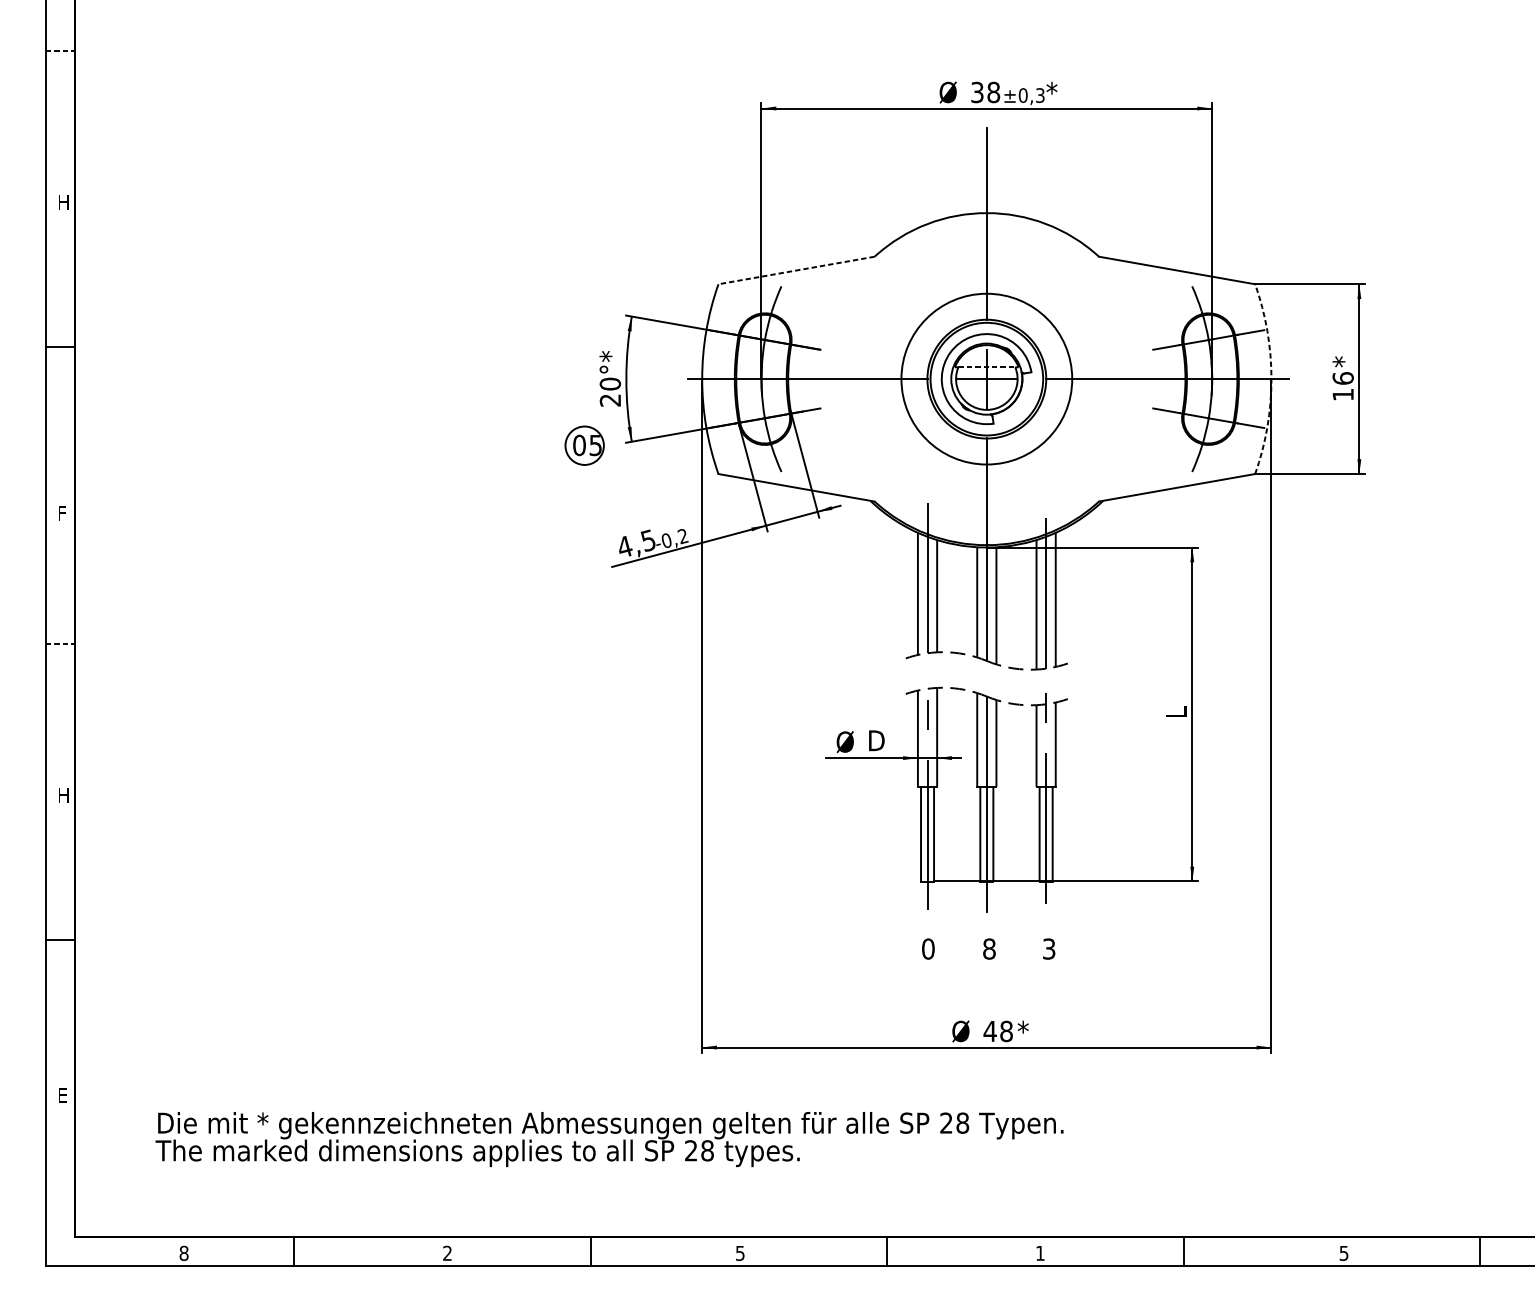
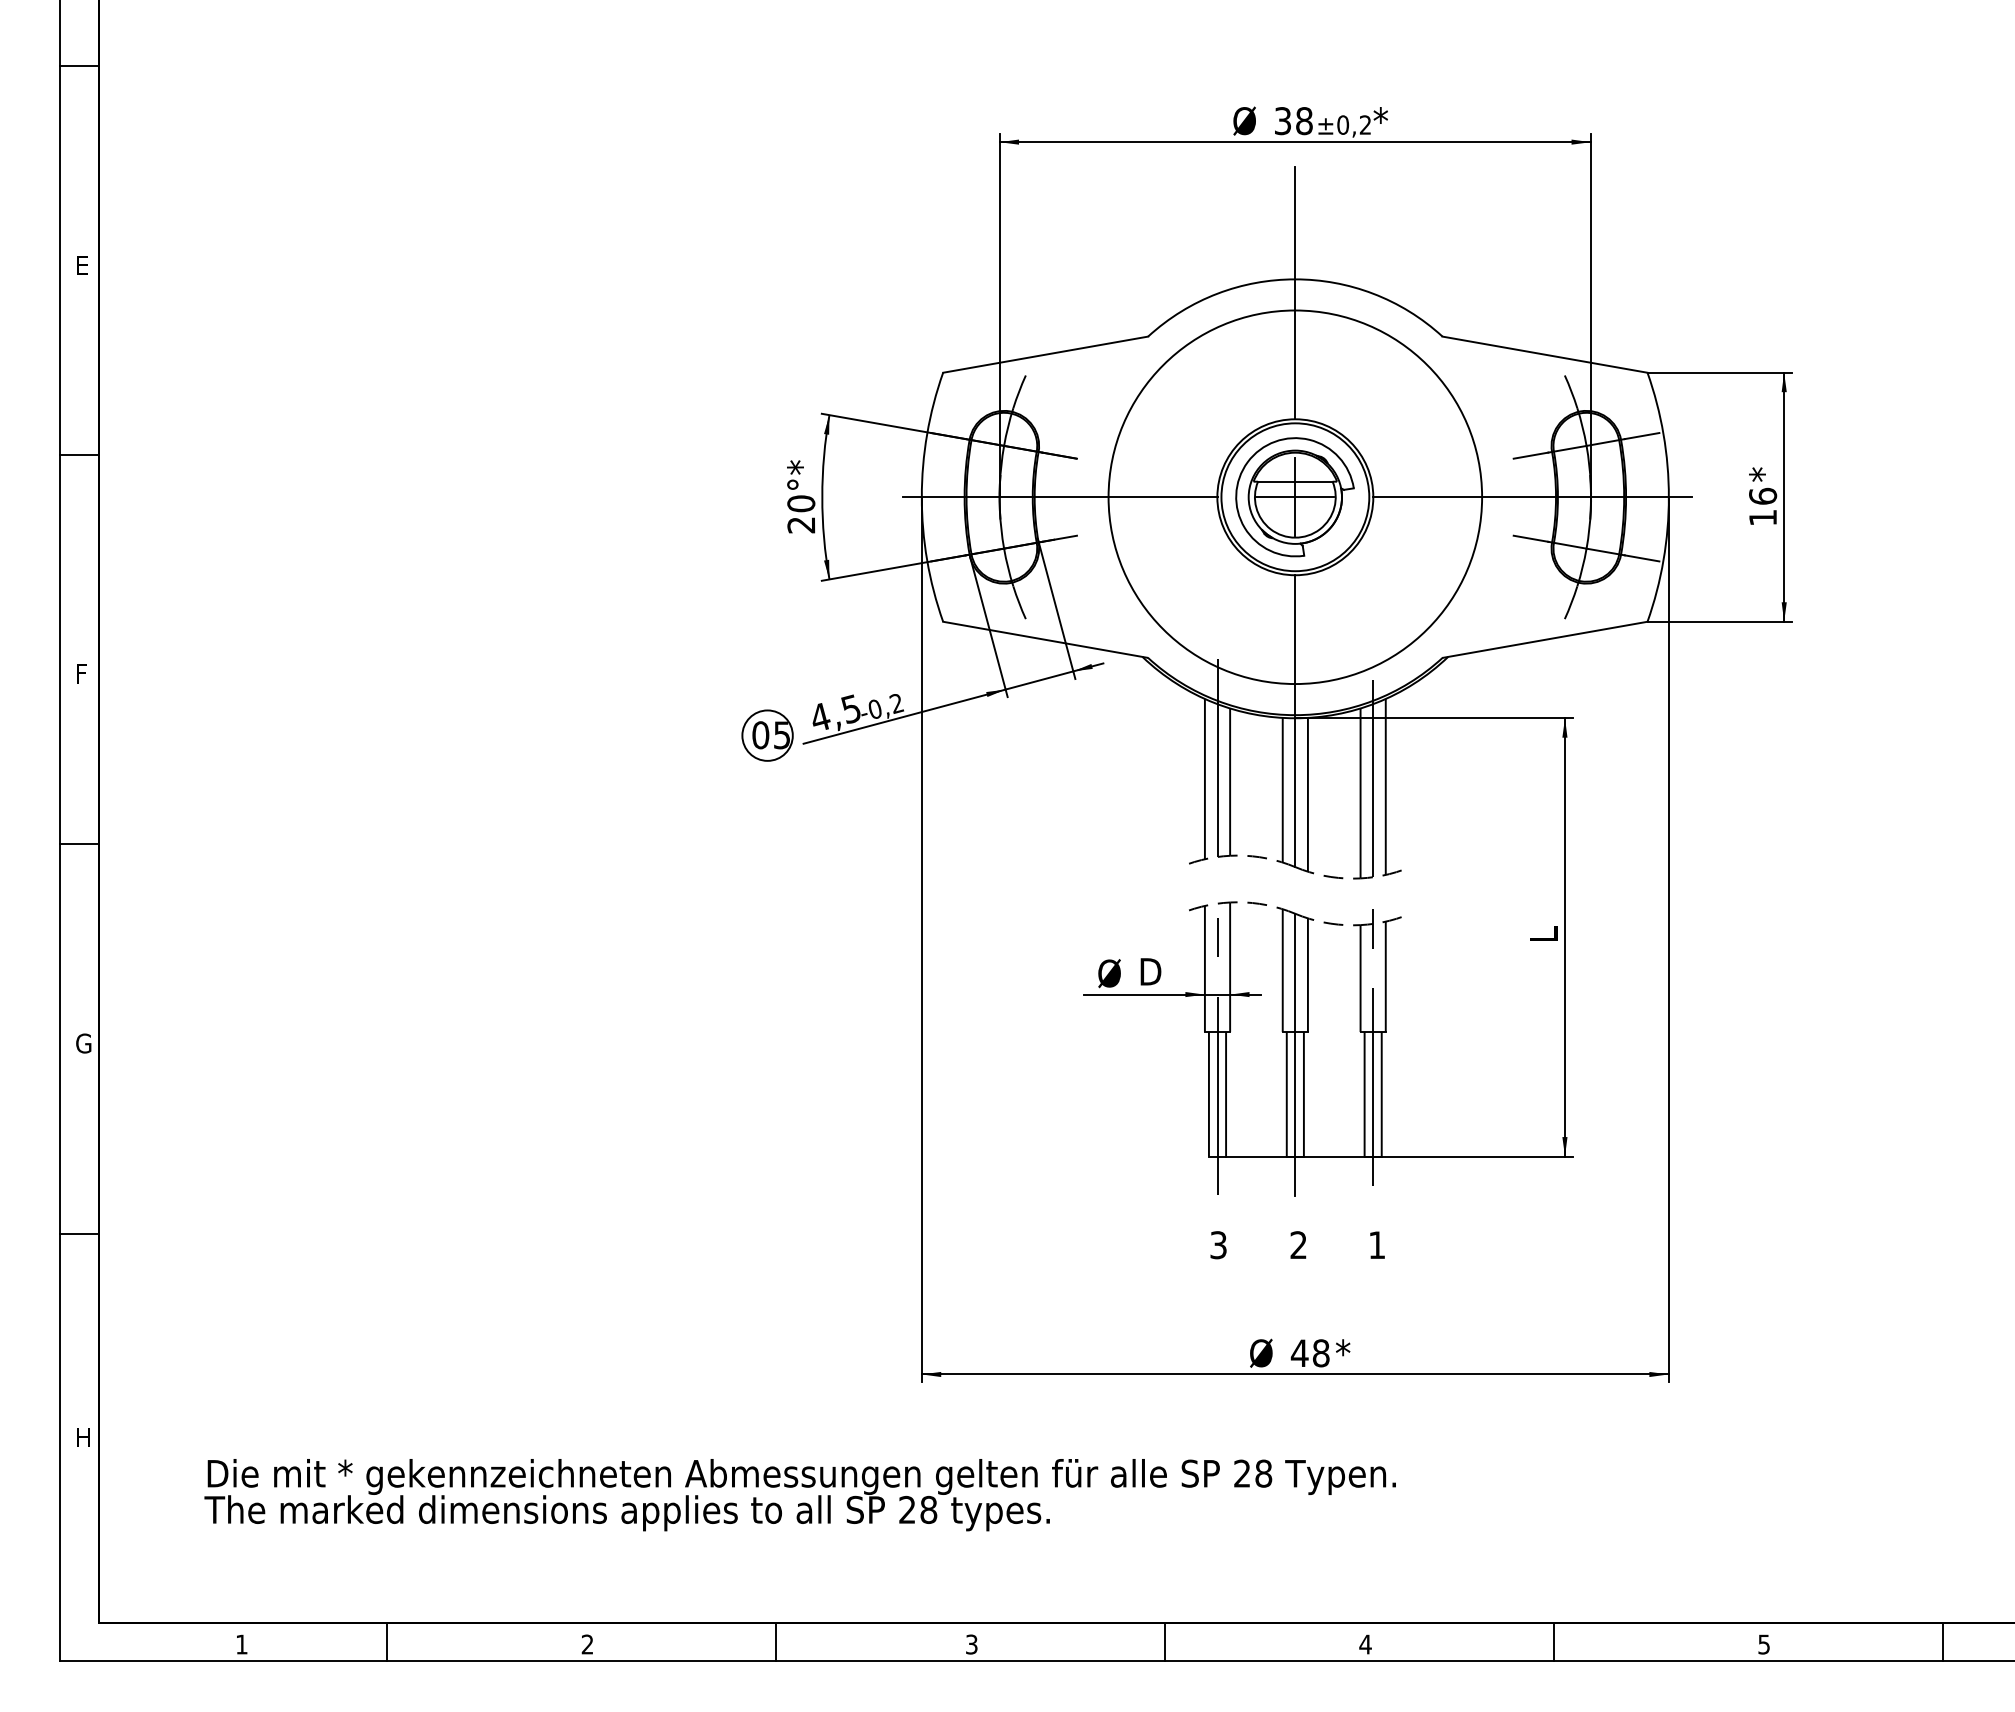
line: (61, 50) -> (80, 66), dashed -> solid
text: (1040, 95) -> (1365, 124), ±0,3 -> ±0,2
text: (64, 202) -> (84, 265), H -> E
line: (796, 270) -> (1045, 354), dashed -> solid
line: (986, 367) -> (1295, 481), dashed -> solid
circle: (986, 379) -> (1295, 497), size x1.67
arc: (1271, 379) -> (1668, 497), dashed -> solid
part: (584, 445) -> (767, 735), moved
line: (61, 643) -> (80, 844), dashed -> solid
text: (63, 795) -> (83, 1043), H -> G
text: (928, 949) -> (1218, 1245), 0 -> 3
text: (989, 949) -> (1298, 1245), 8 -> 2
text: (1049, 949) -> (1377, 1245), 3 -> 1
text: (64, 1095) -> (84, 1437), E -> H
text: (740, 1252) -> (971, 1643), 5 -> 3
text: (183, 1253) -> (241, 1644), 8 -> 1
text: (1040, 1253) -> (1365, 1644), 1 -> 4

